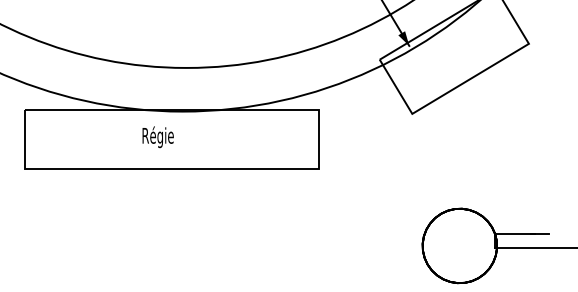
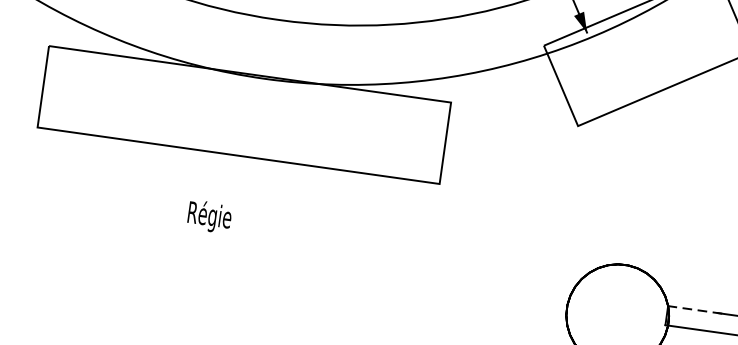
text: (157, 137) -> (208, 217), moved
line: (514, 233) -> (694, 309), solid -> dashed

